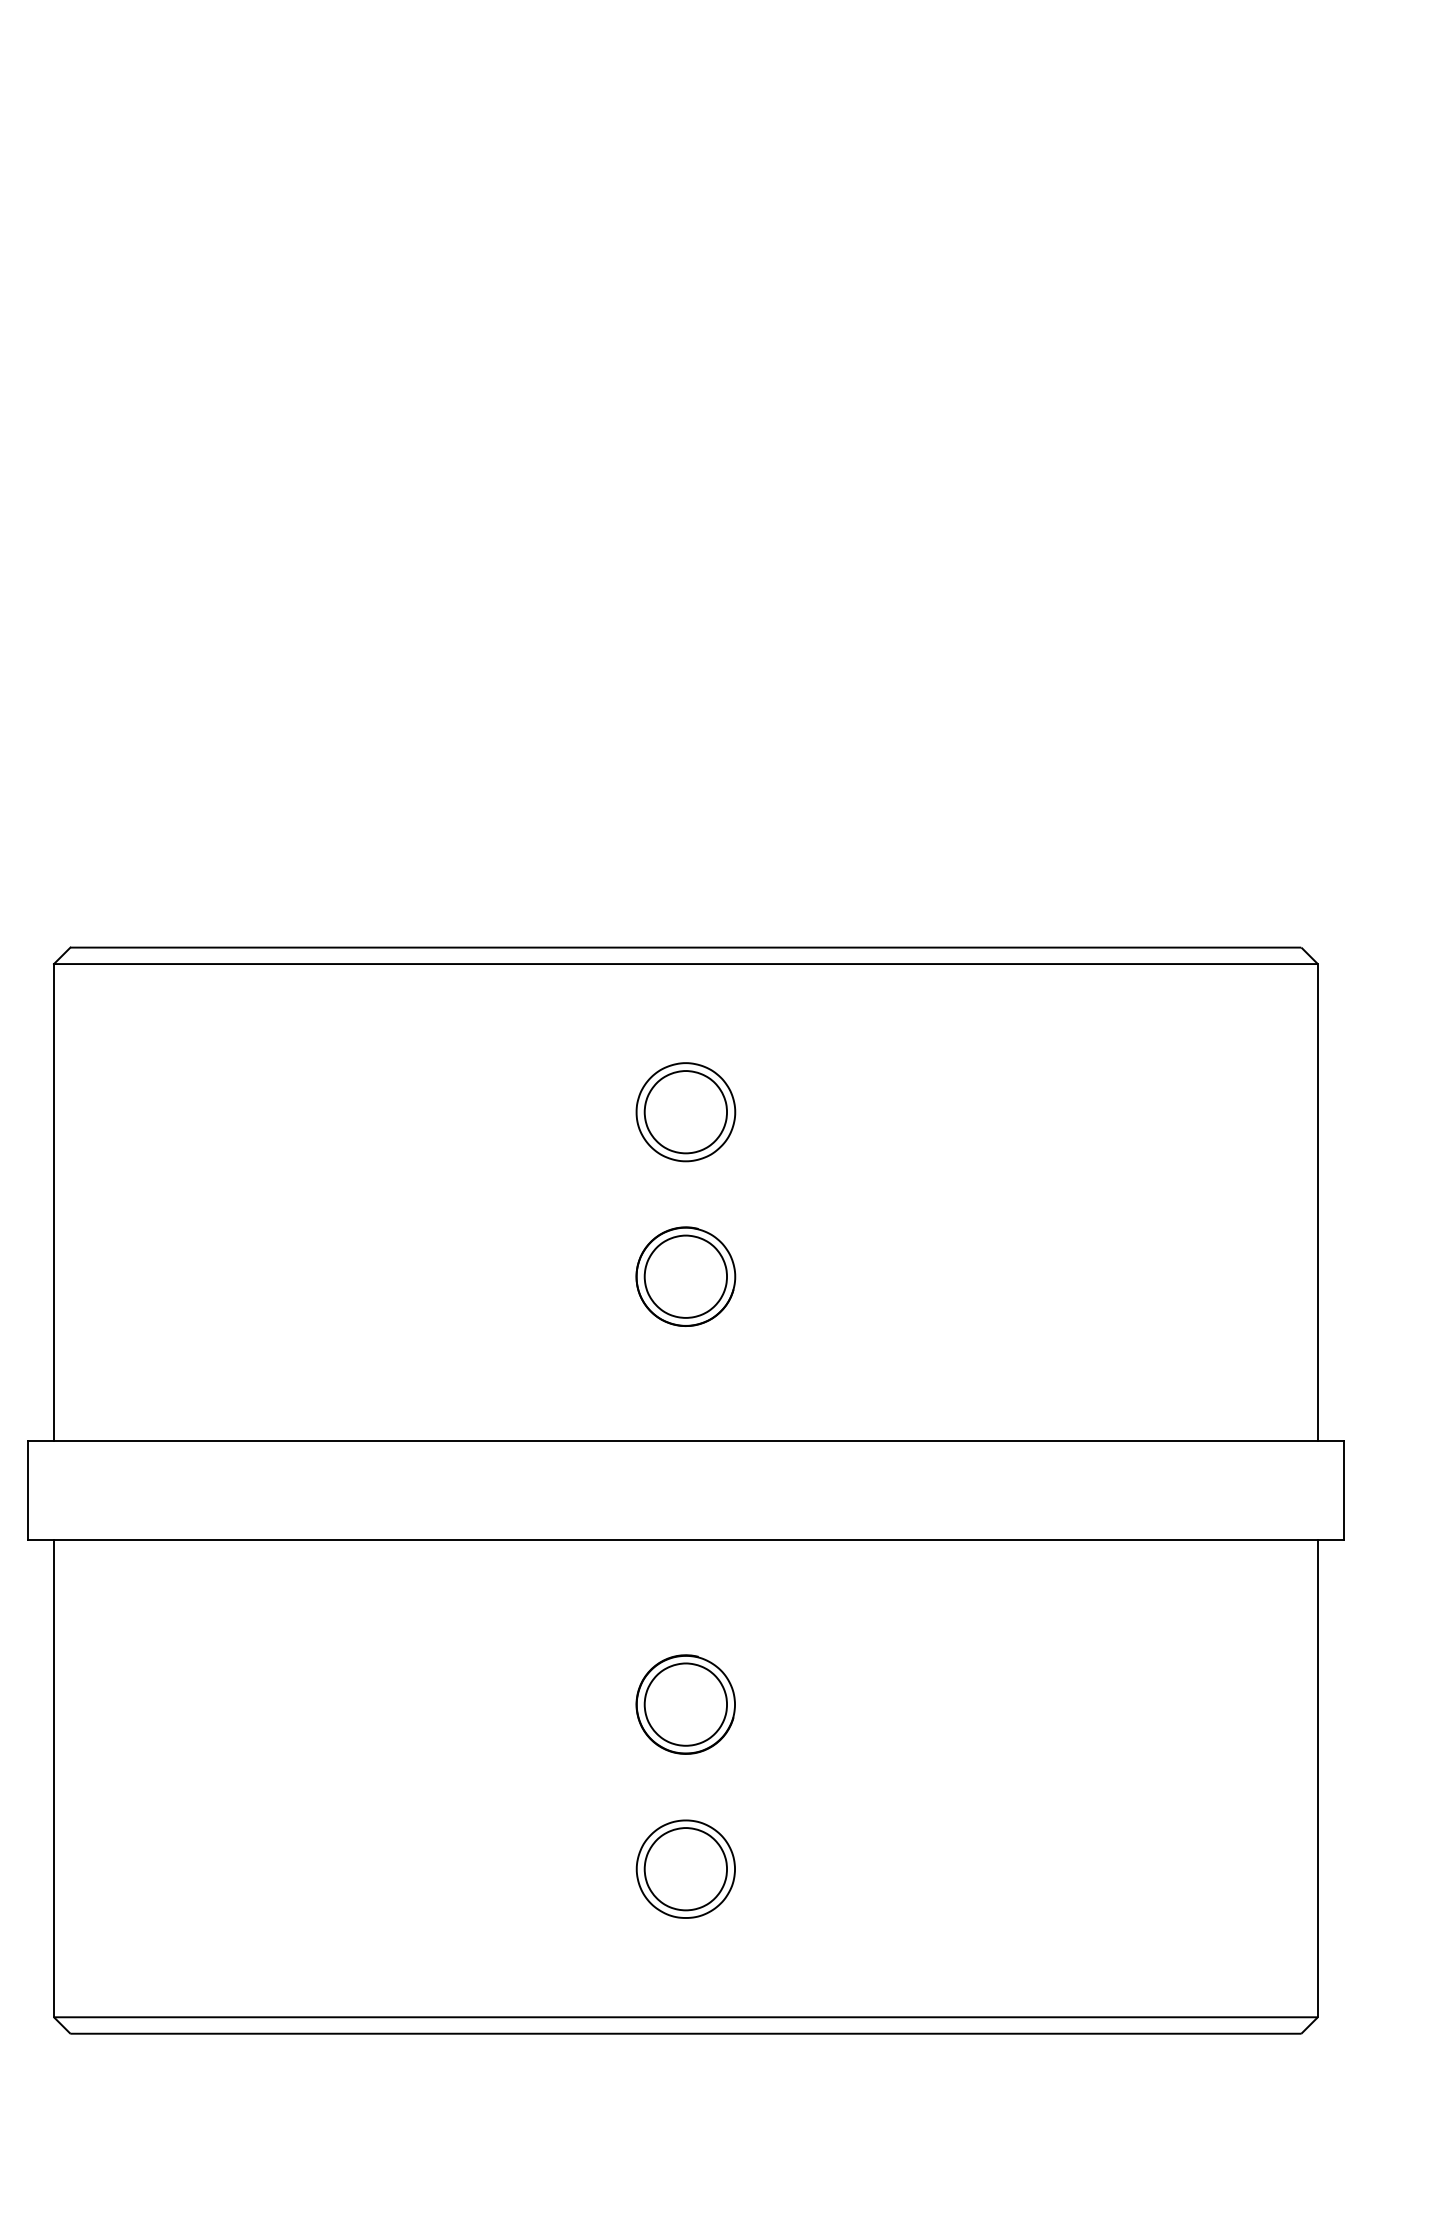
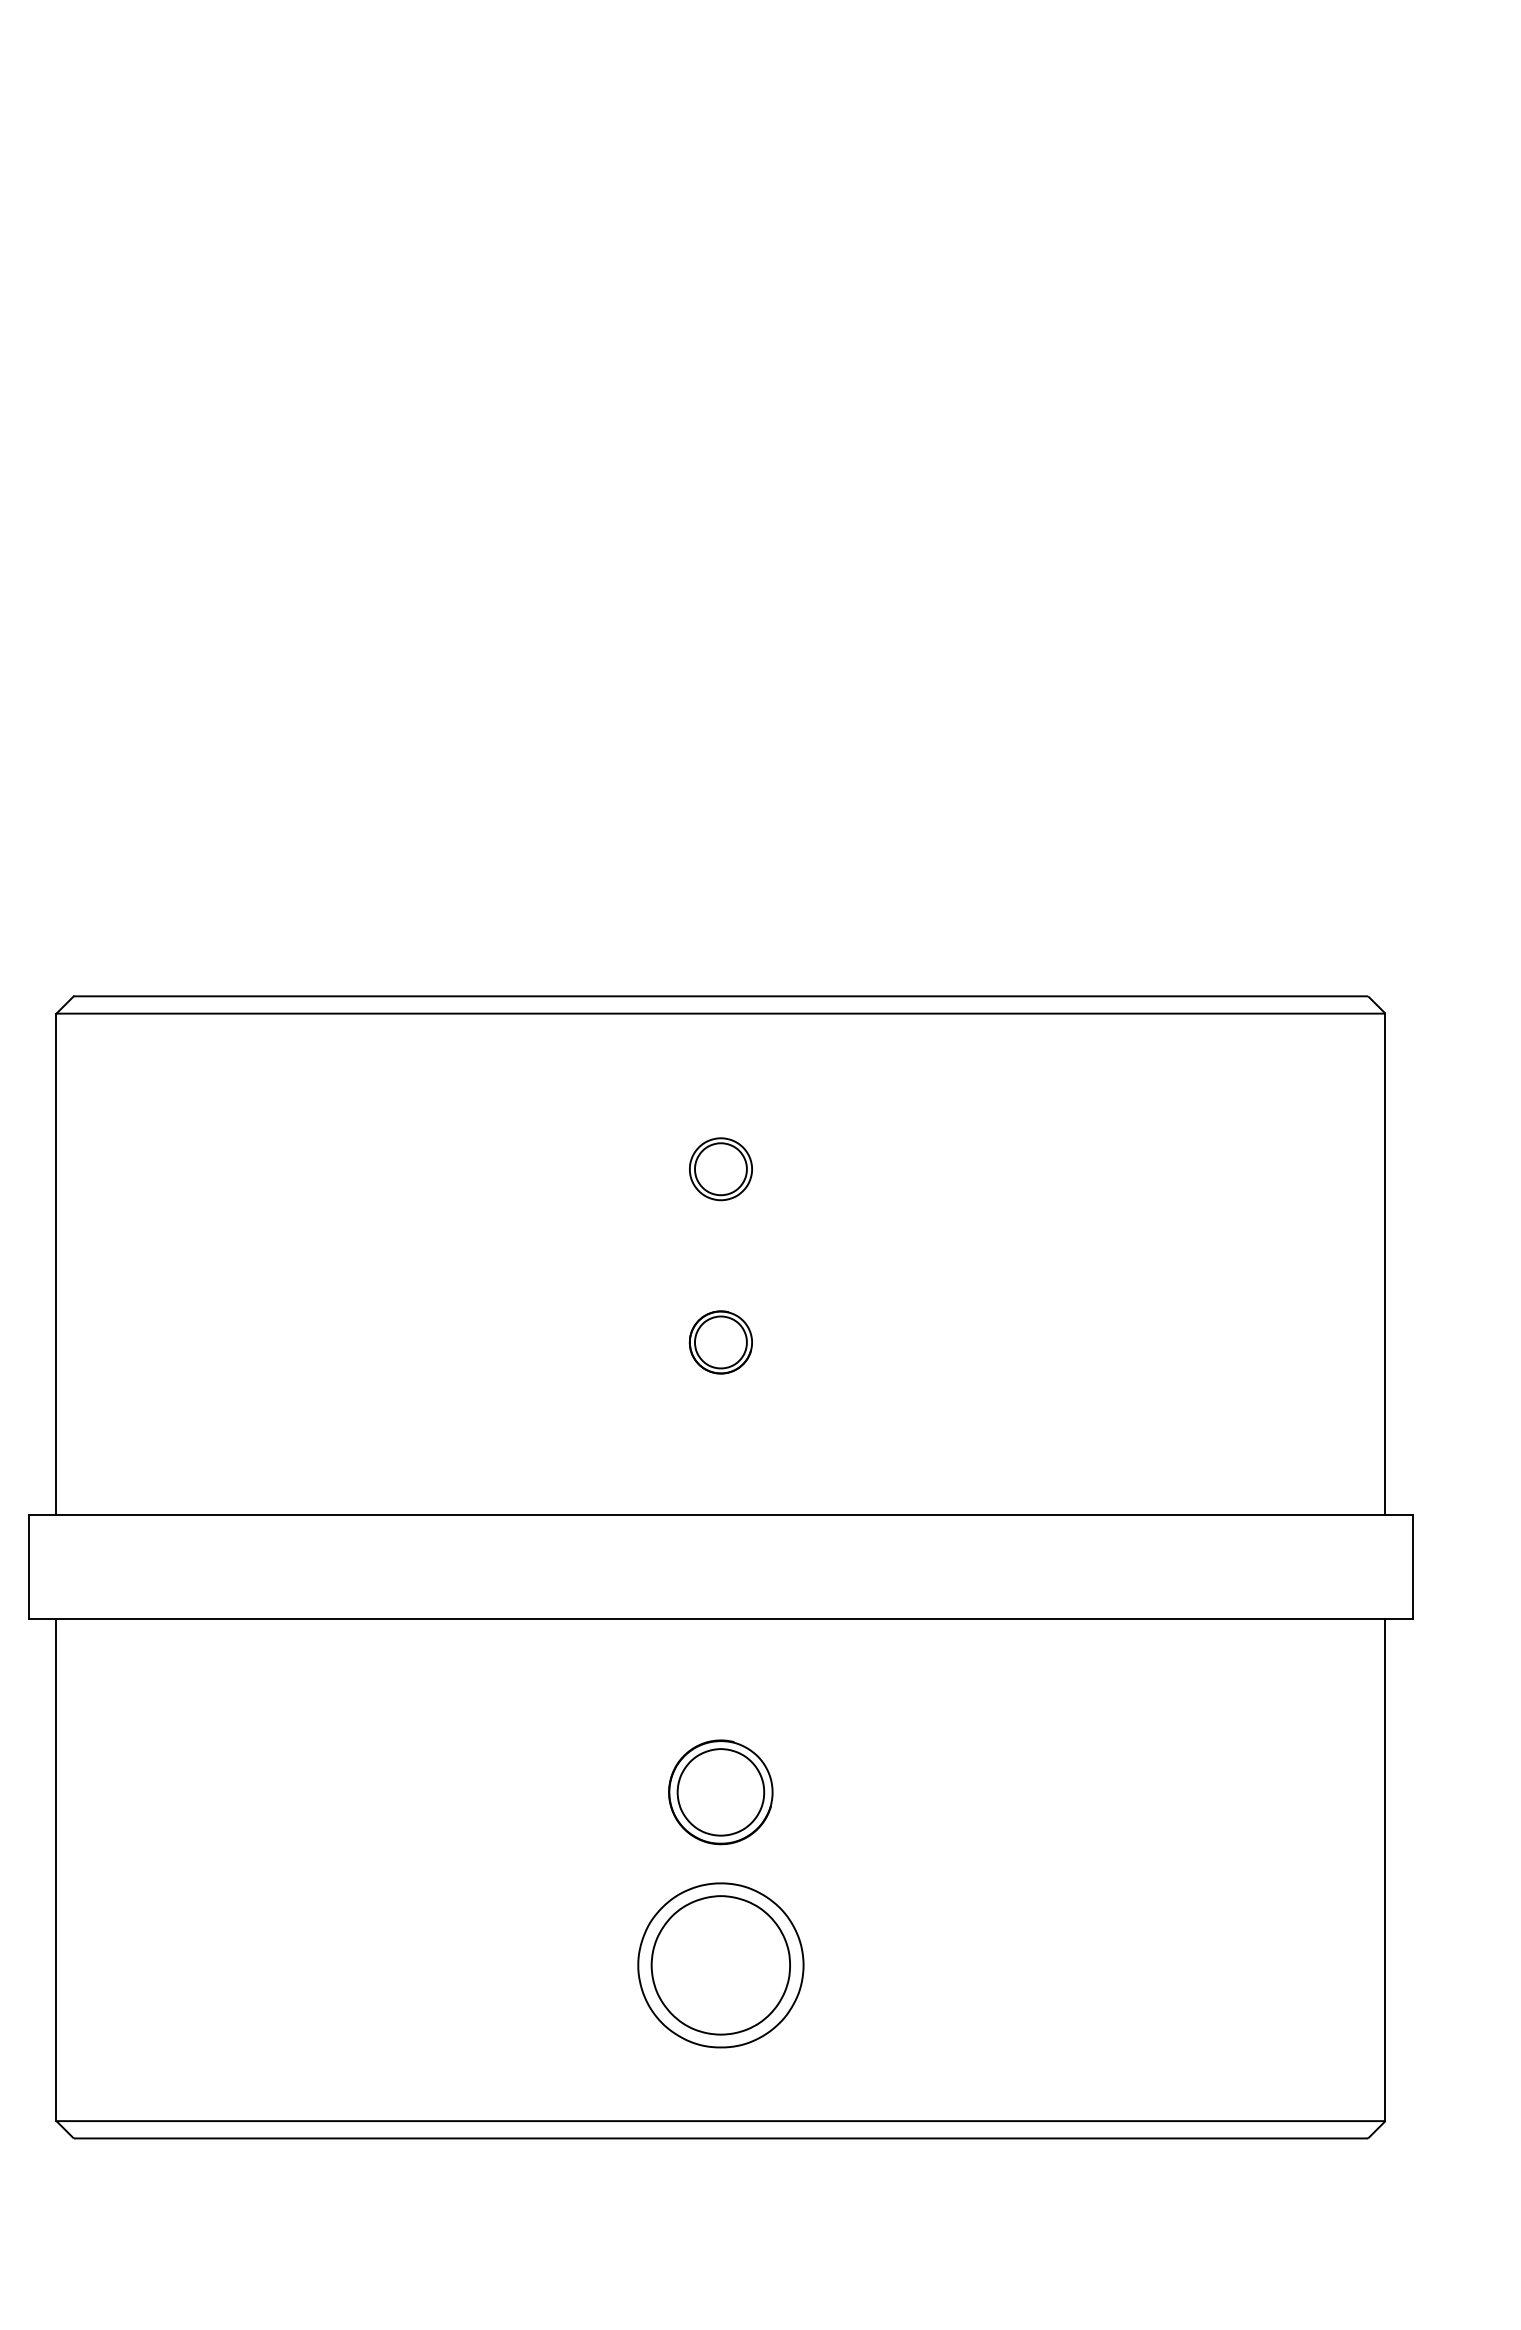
part: (685, 1111) -> (720, 1168), size x0.6
part: (685, 1276) -> (720, 1342), size x0.6
part: (685, 1869) -> (720, 1965), size x1.6

